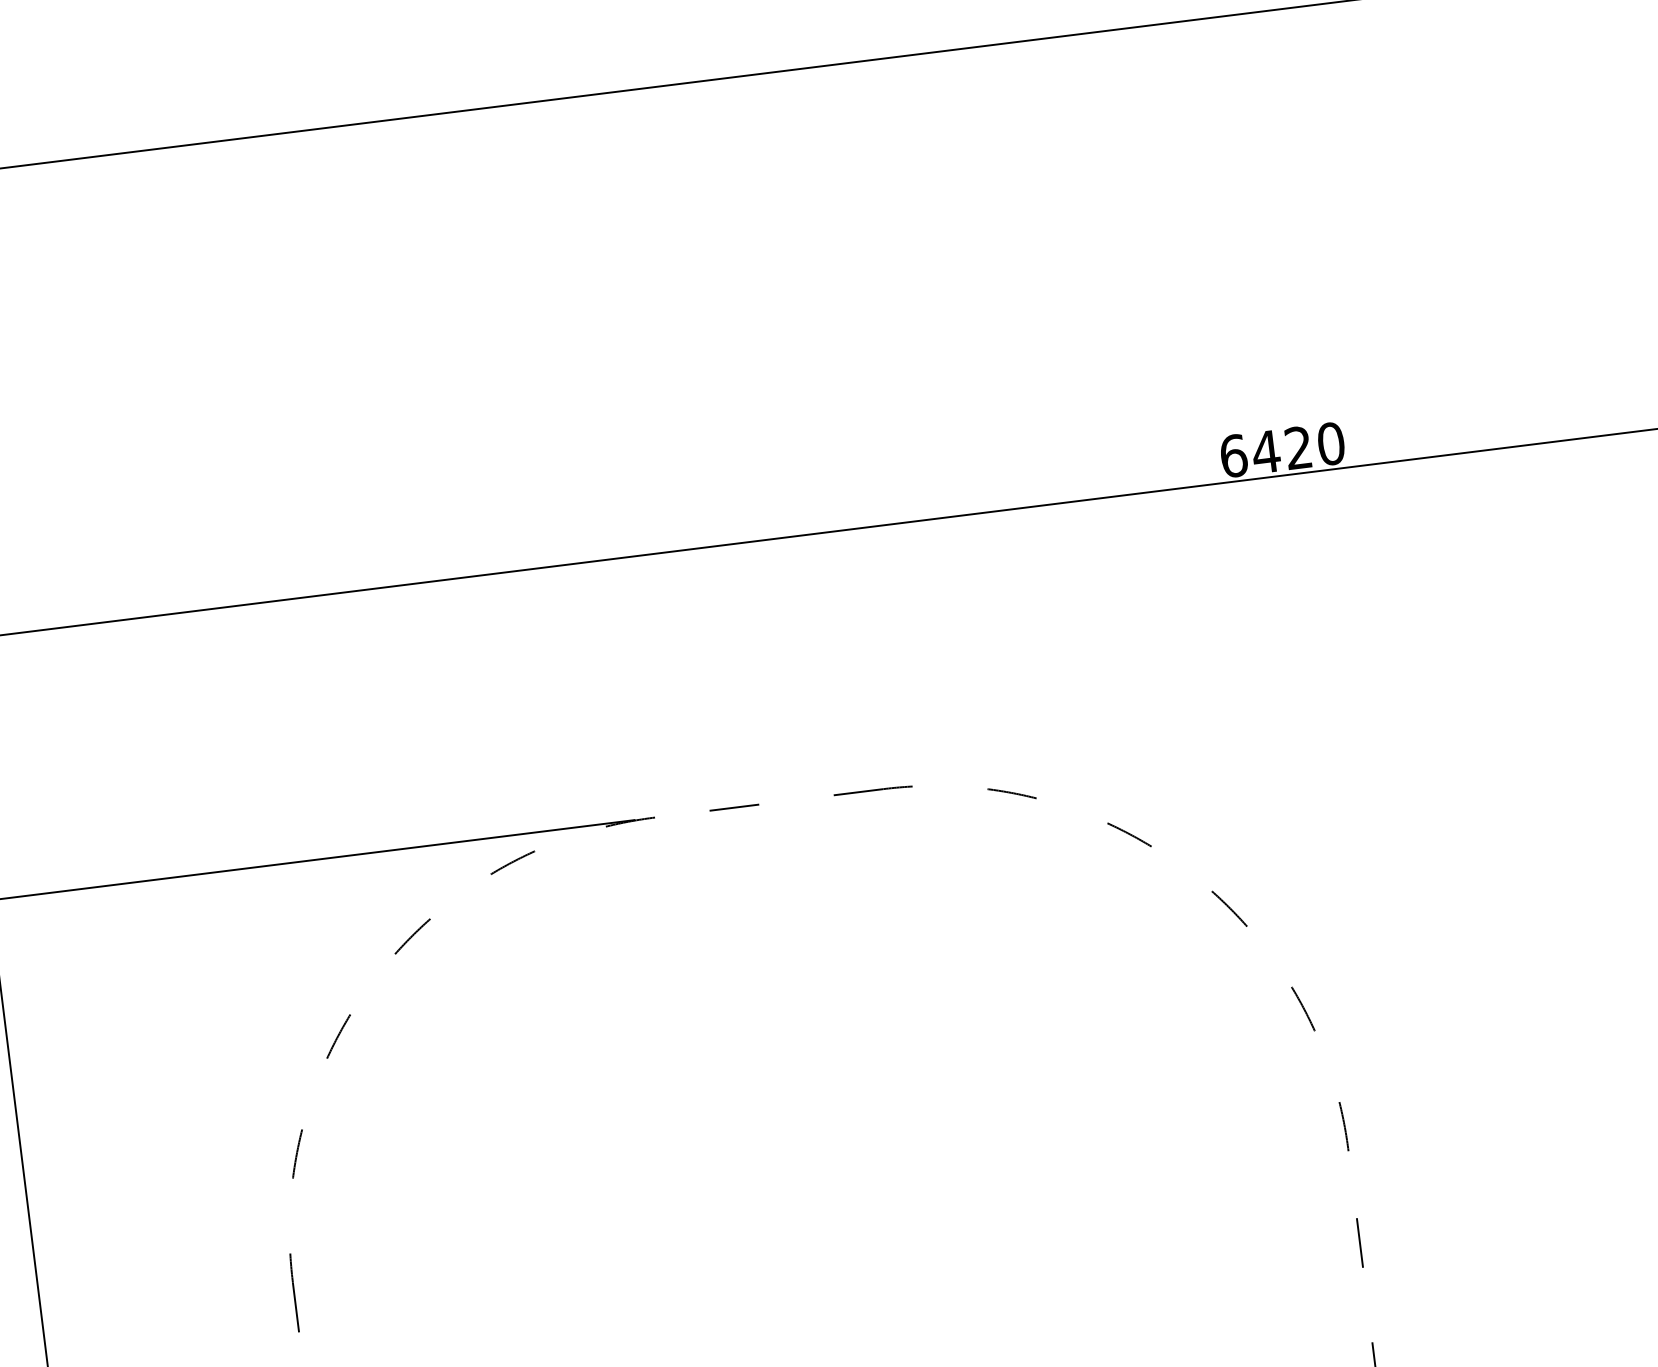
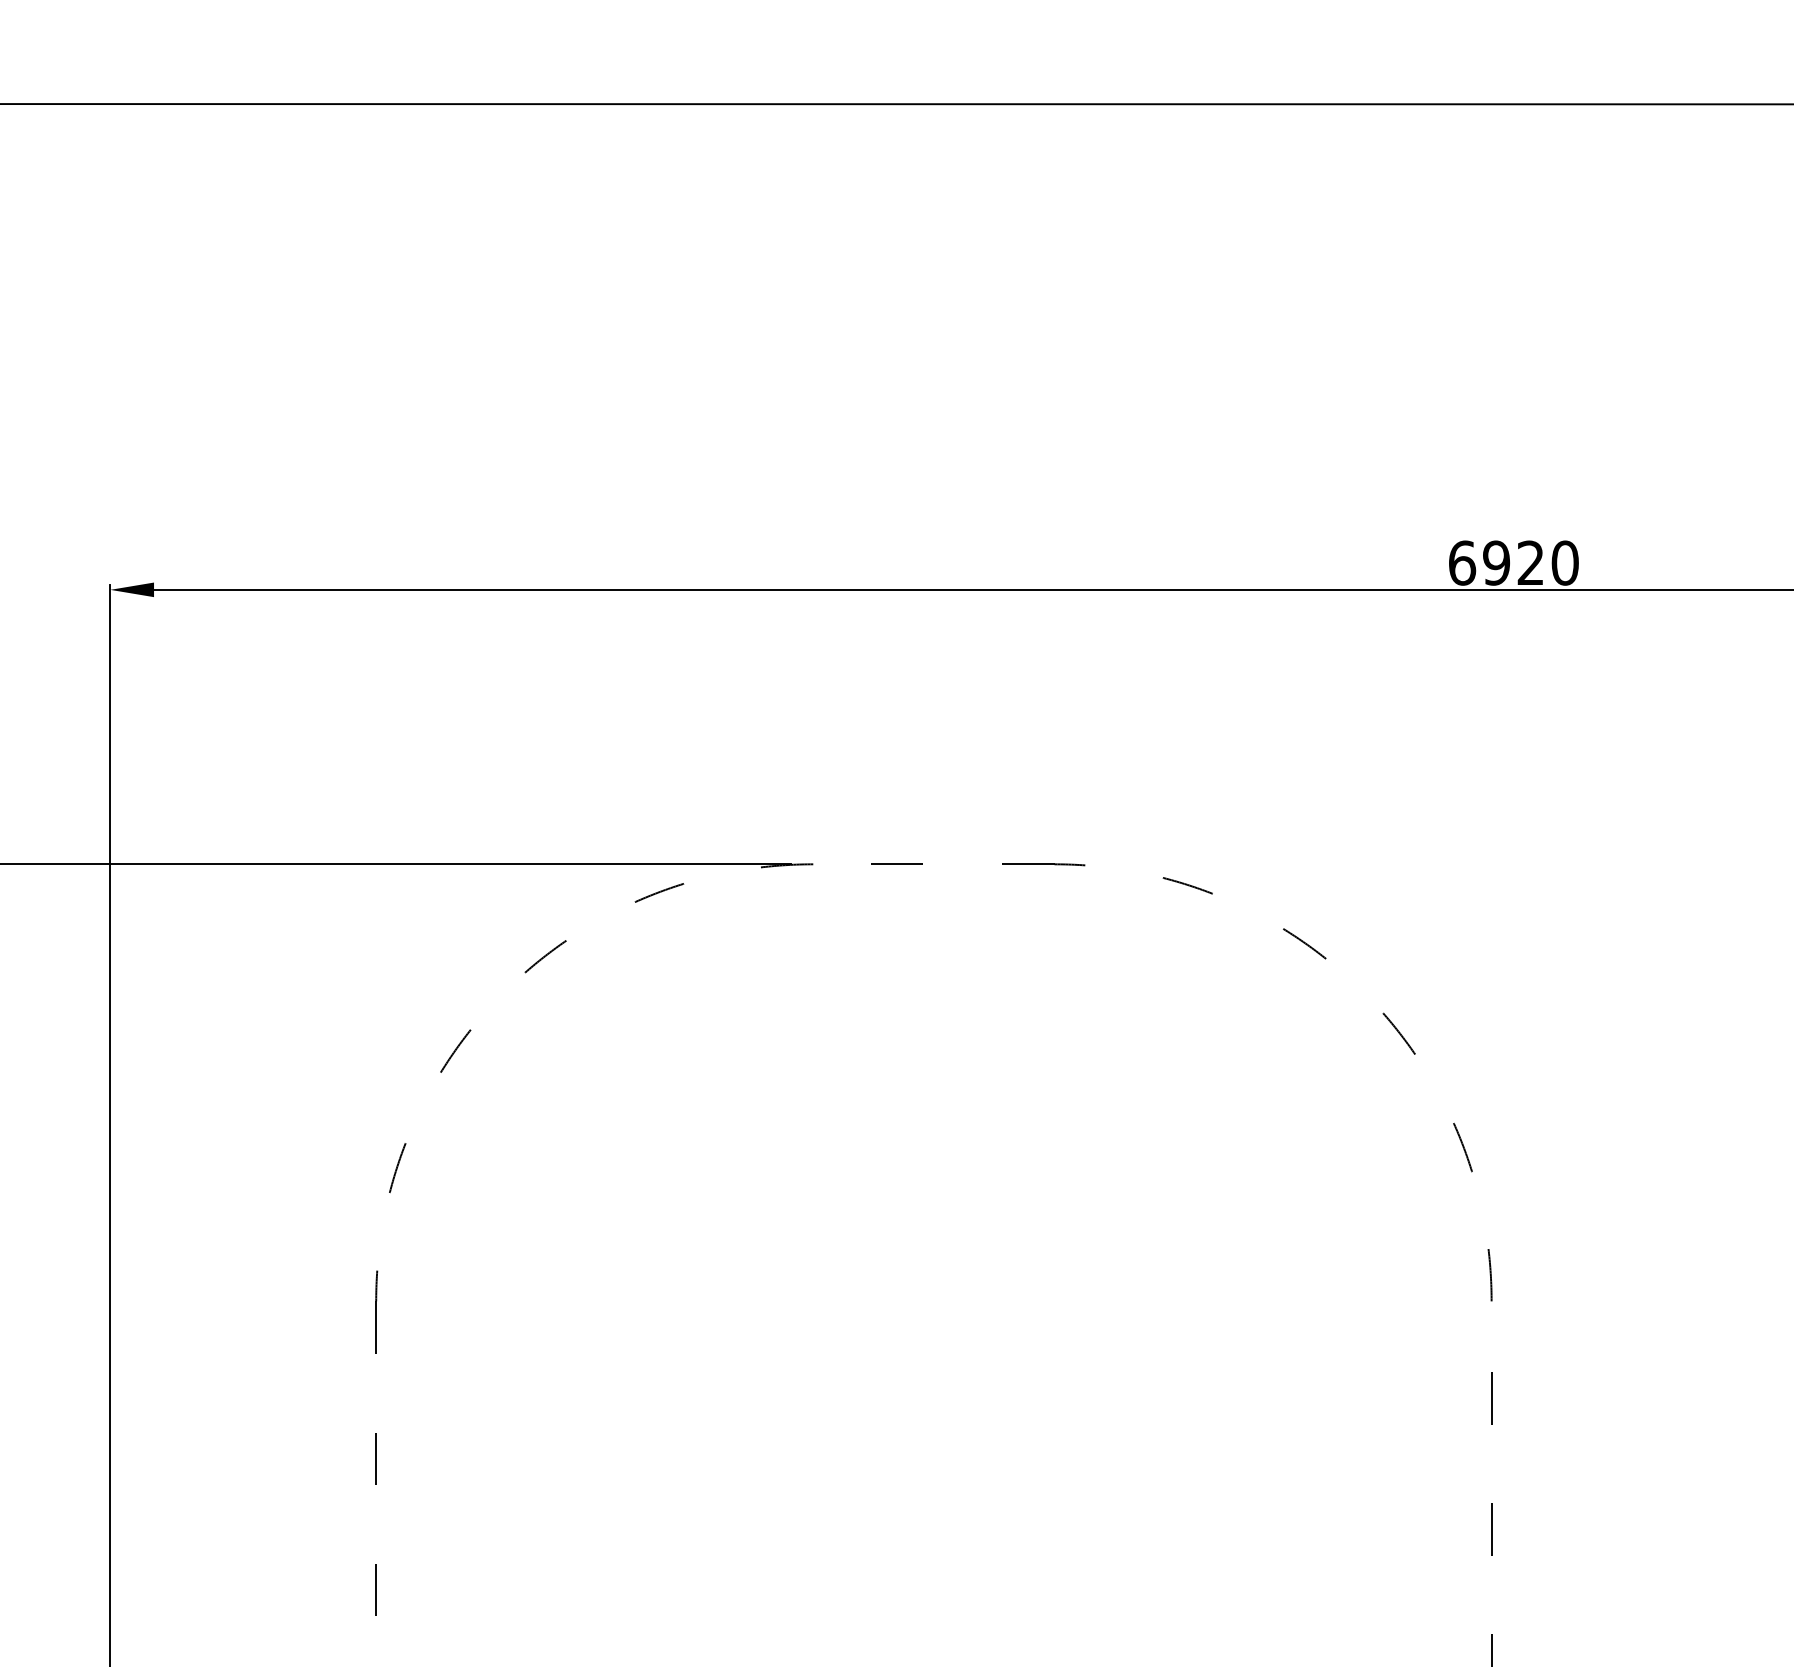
text: (1266, 451) -> (1496, 562), 6420 -> 6920

